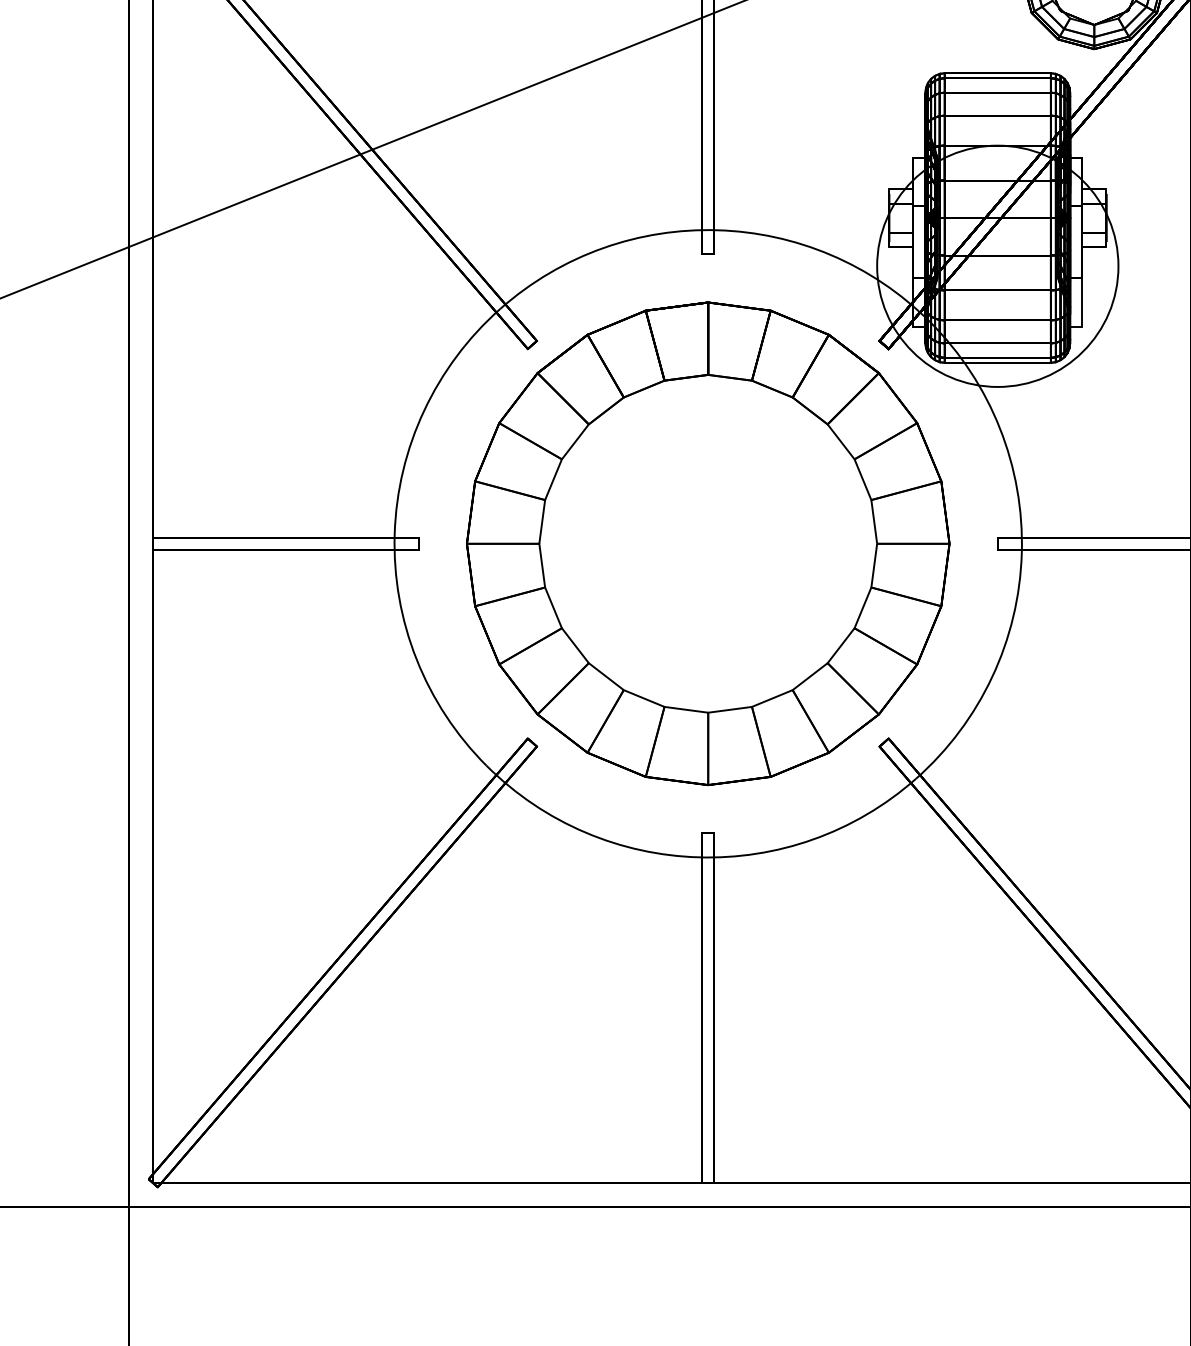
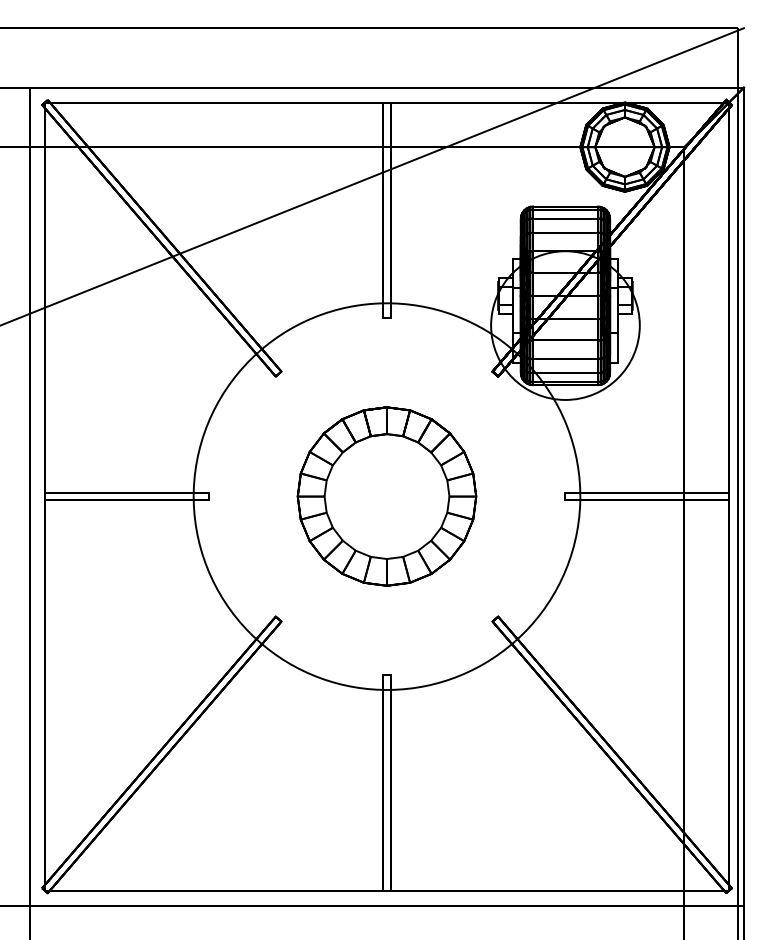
part: (707, 543) -> (386, 496), size x0.6

